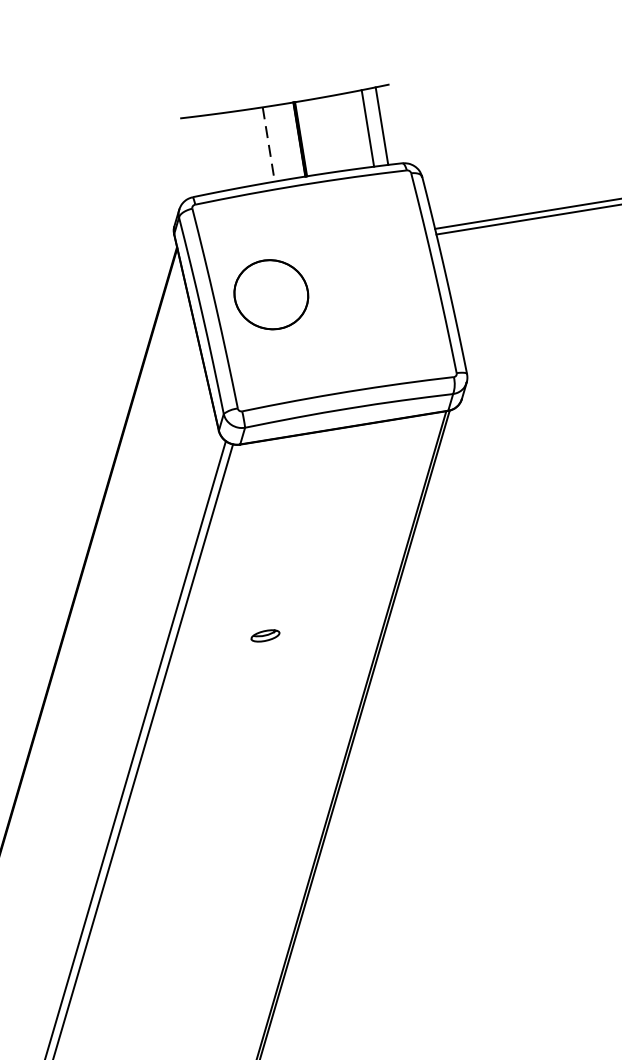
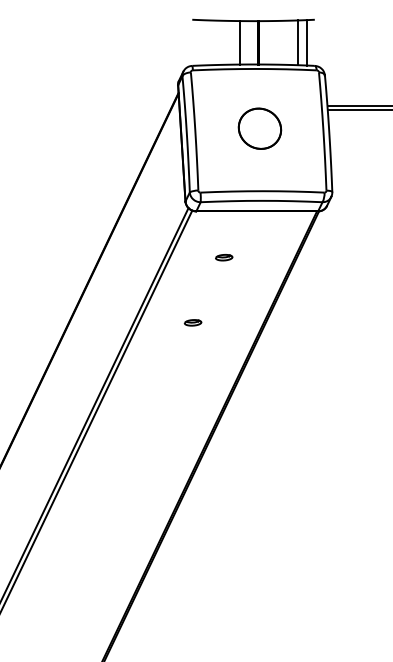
line: (268, 143) -> (240, 42), dashed -> solid
part: (270, 294) -> (259, 128), moved
part: (301, 515) -> (224, 257), added

